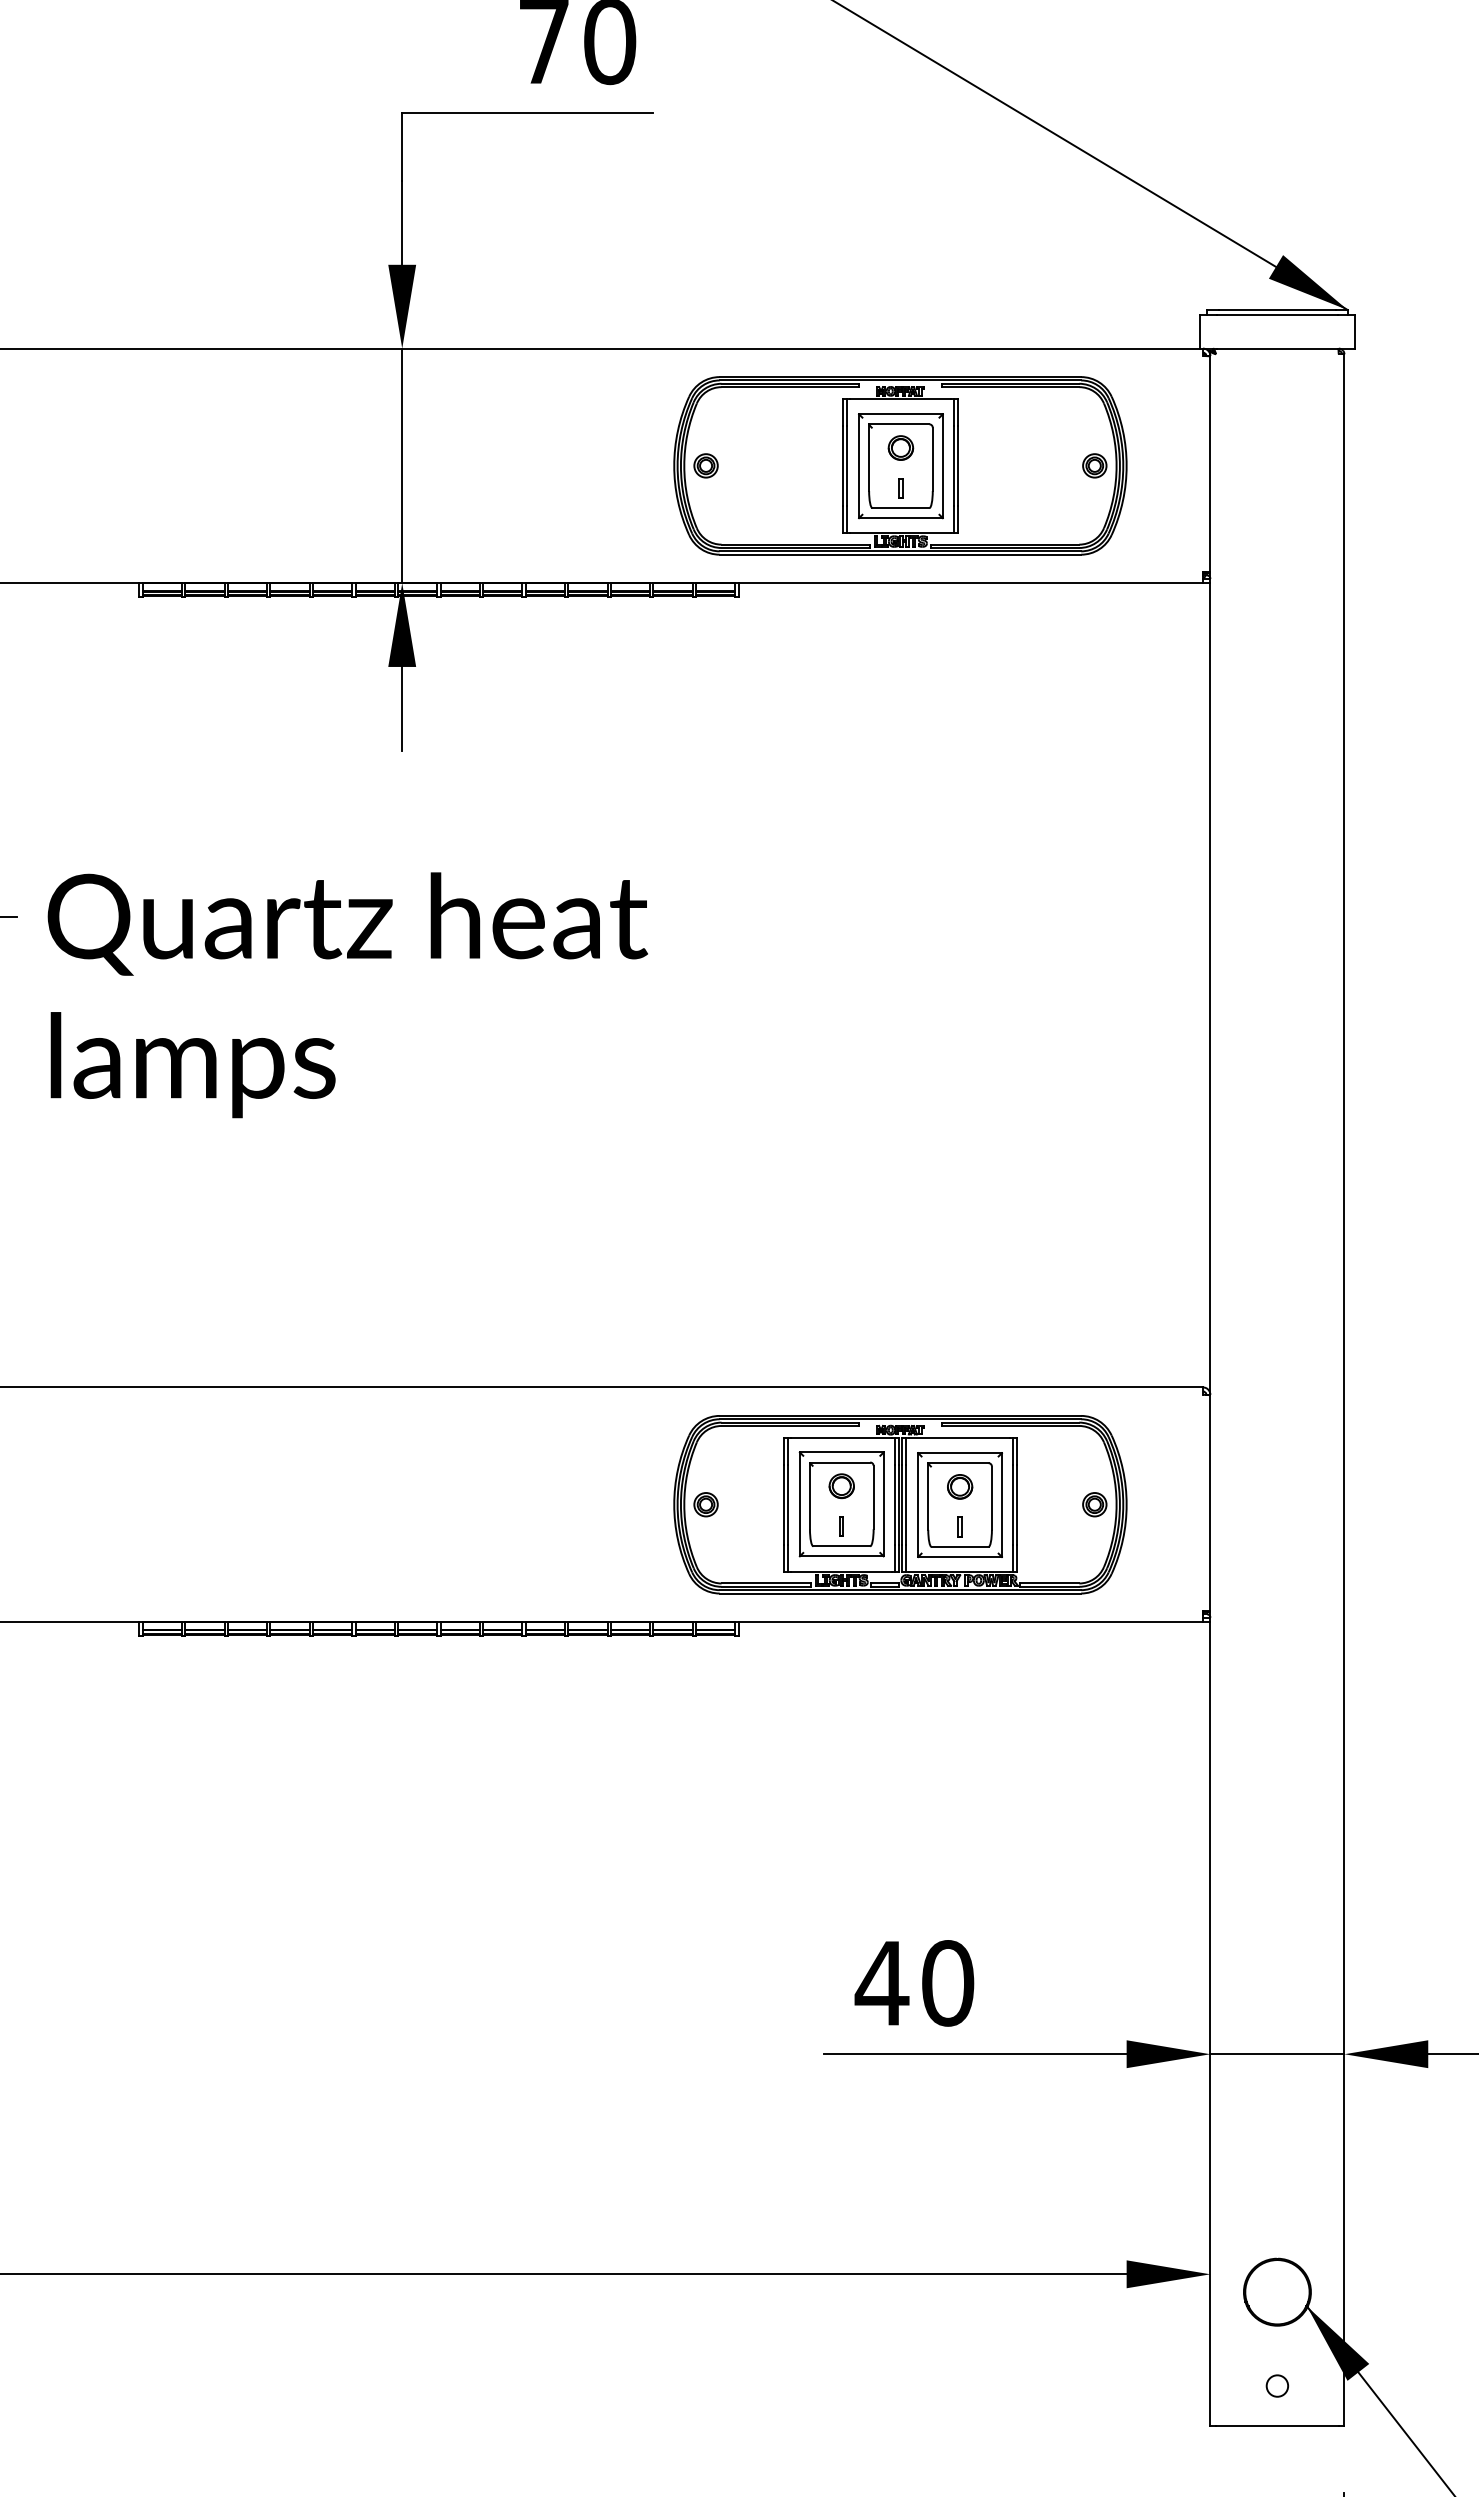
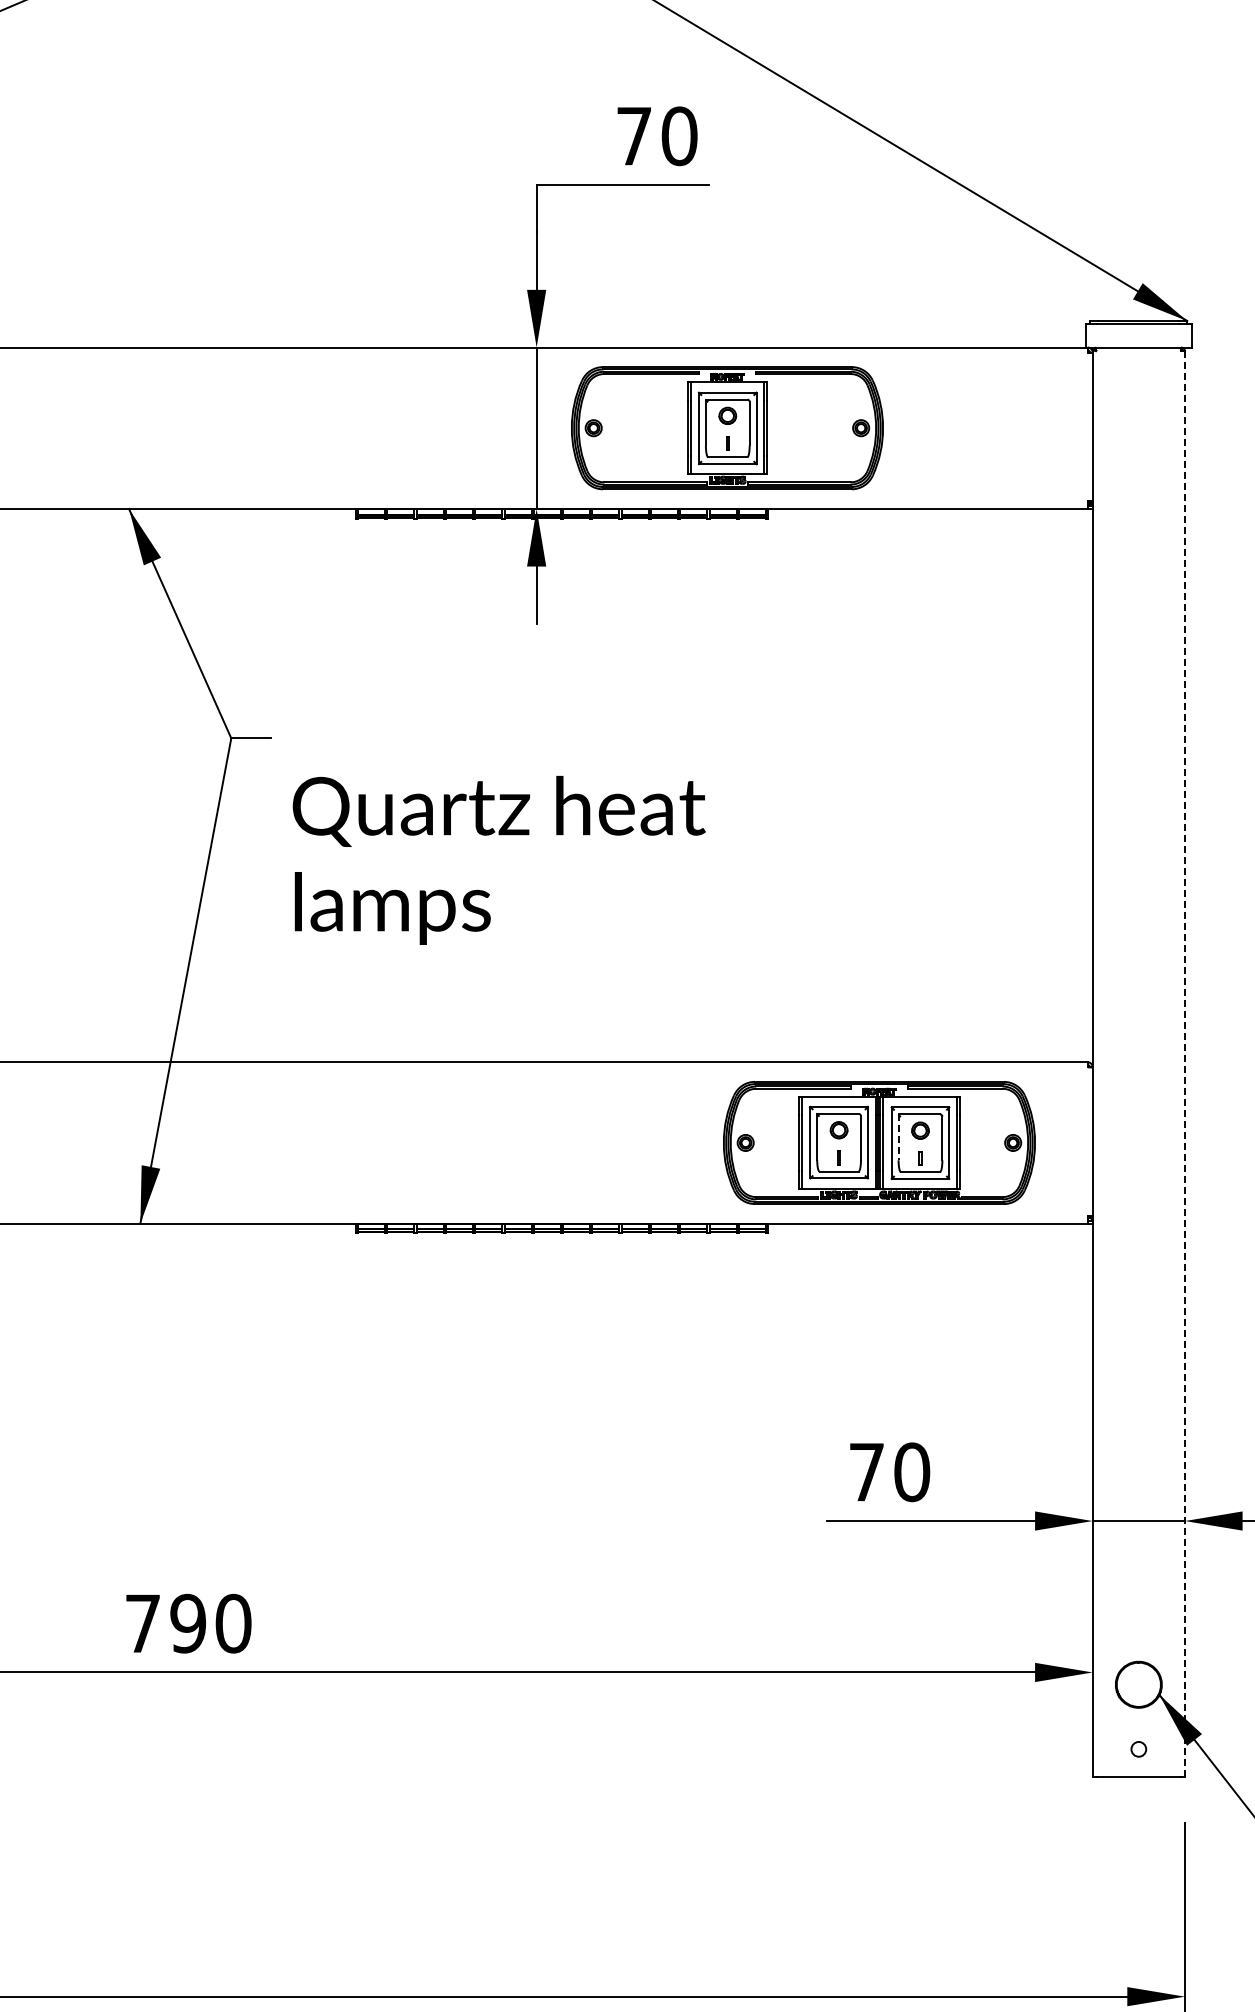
part: (900, 466) -> (727, 428), moved
text: (346, 995) -> (498, 860), moved
line: (1343, 1390) -> (1184, 1064), solid -> dashed
line: (928, 1496) -> (898, 1137), solid -> dashed
text: (881, 1983) -> (866, 1472), 40 -> 70

